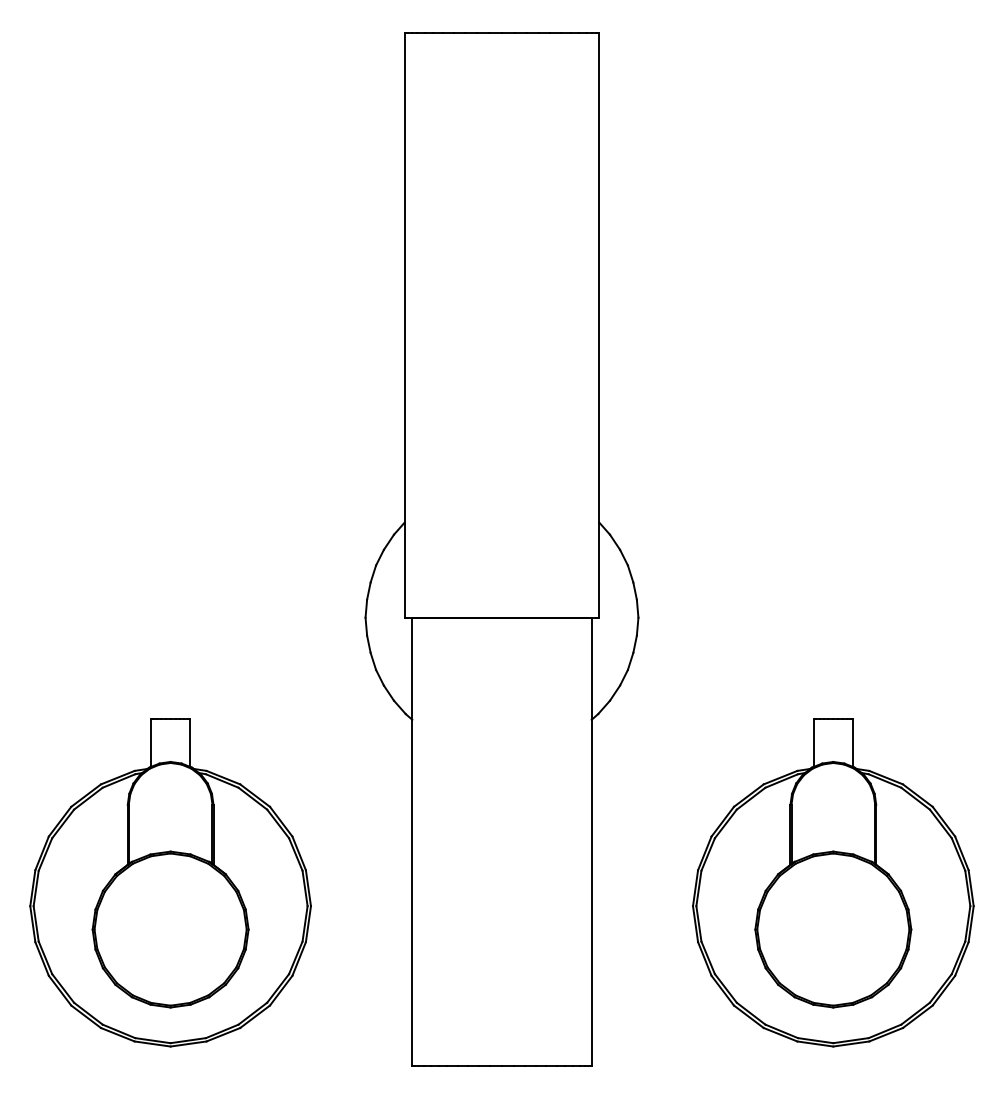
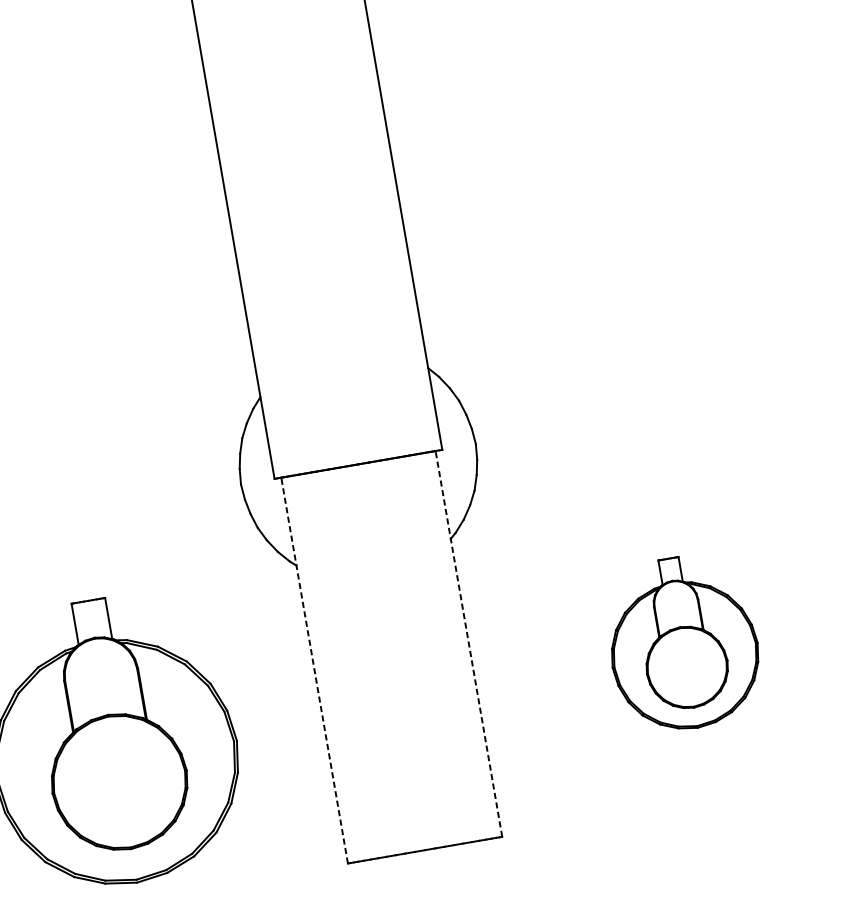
line: (412, 841) -> (314, 670), solid -> dashed
line: (591, 841) -> (468, 643), solid -> dashed
part: (833, 882) -> (683, 642), size x0.6

